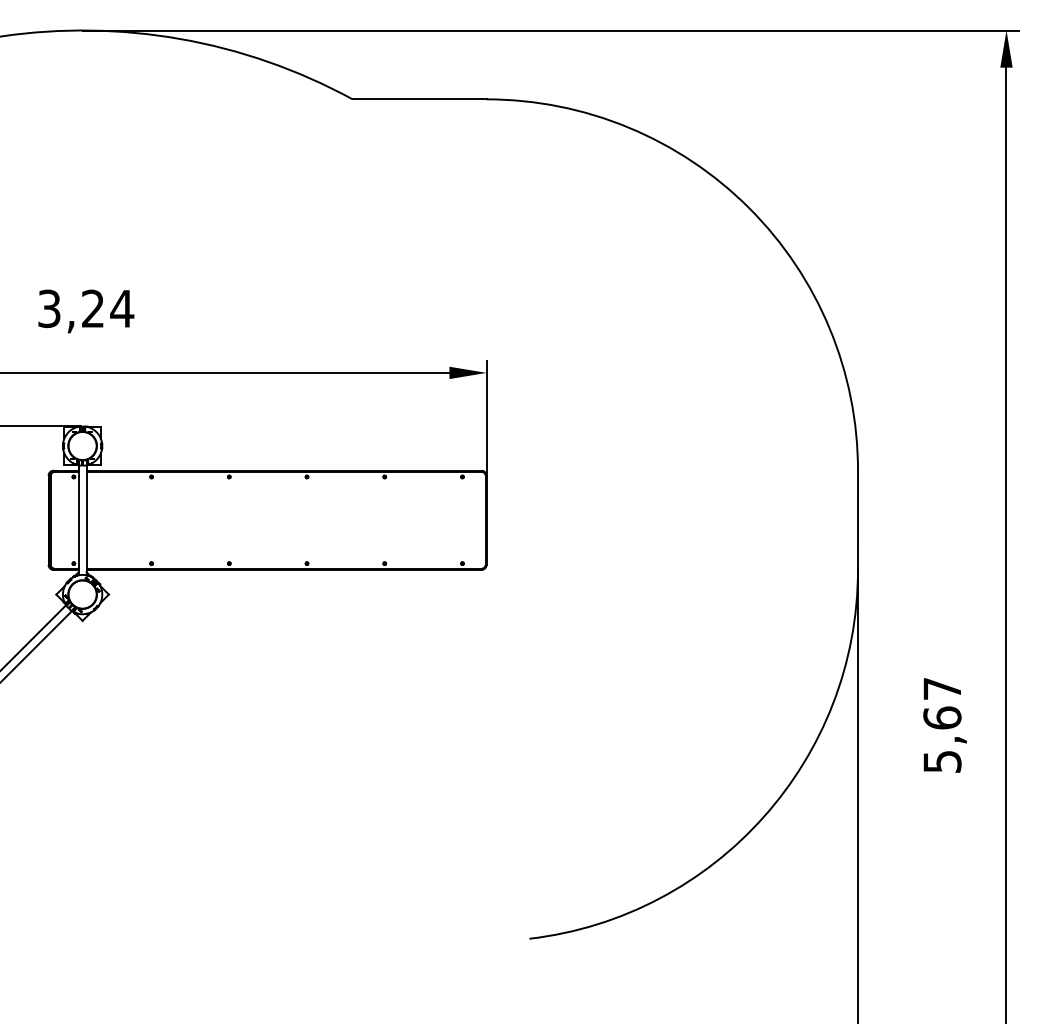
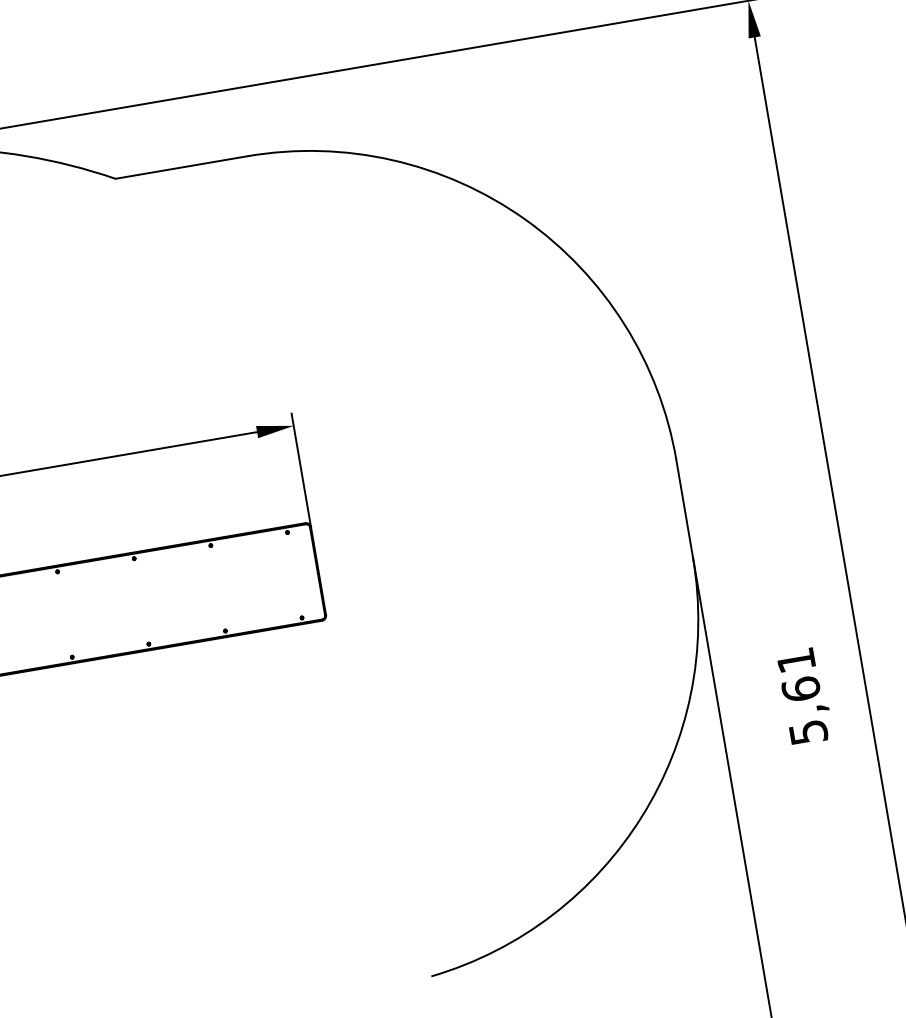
text: (941, 688) -> (795, 660), 5,67 -> 5,61

